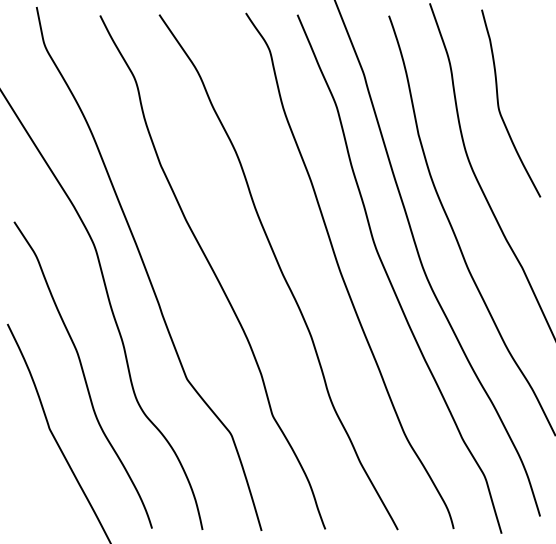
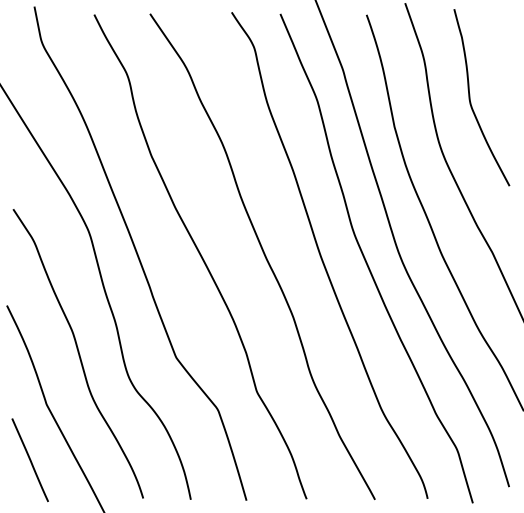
line: (32, 487) -> (30, 459), added

